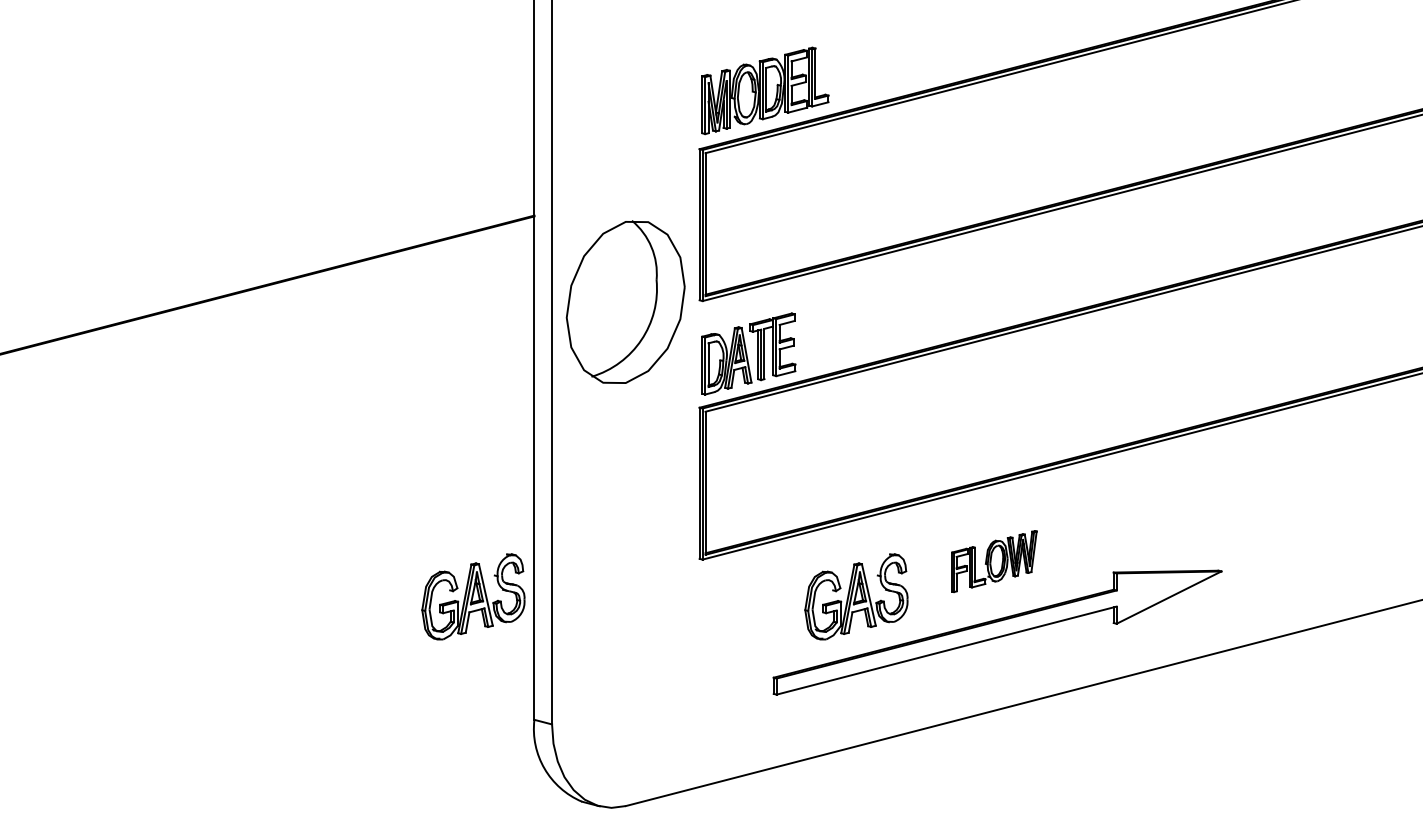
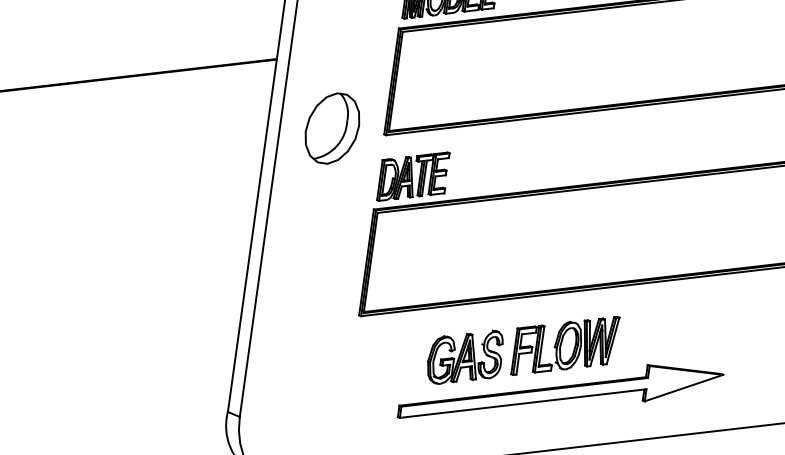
part: (625, 301) -> (332, 128), size x0.62
part: (994, 561) -> (565, 345), size x1.67
part: (473, 596) -> (197, 319), removed

